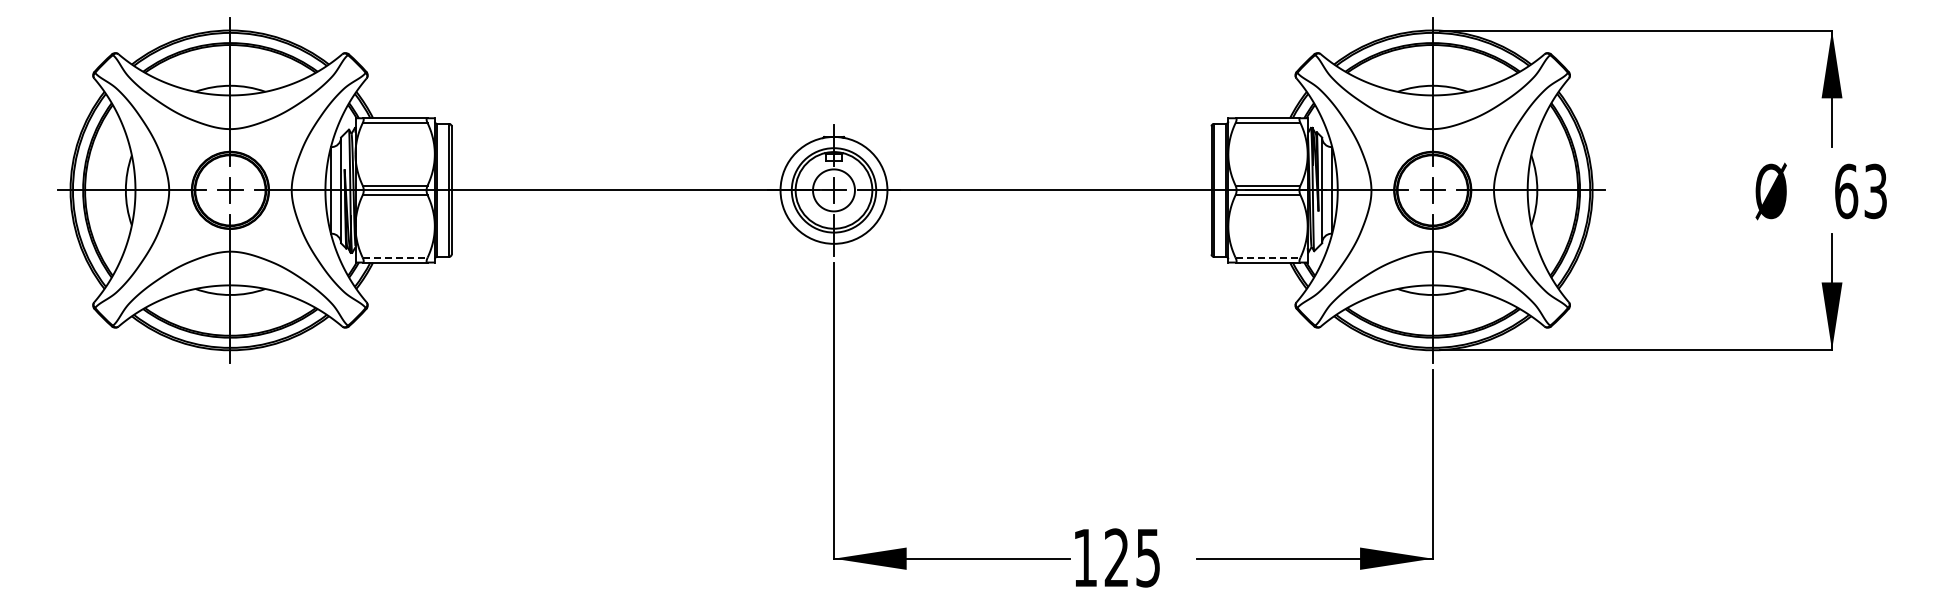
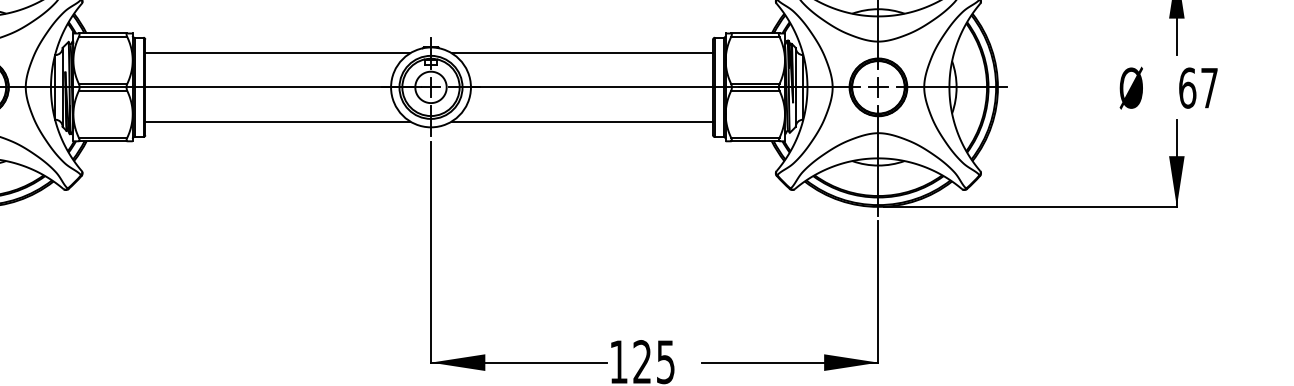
line: (628, 144) -> (277, 53), added
line: (1036, 144) -> (582, 53), added
text: (1875, 191) -> (1209, 88), 63 -> 67
line: (628, 236) -> (277, 121), added
line: (1036, 236) -> (582, 121), added
line: (395, 257) -> (103, 137), dashed -> solid
line: (1268, 257) -> (755, 137), dashed -> solid

